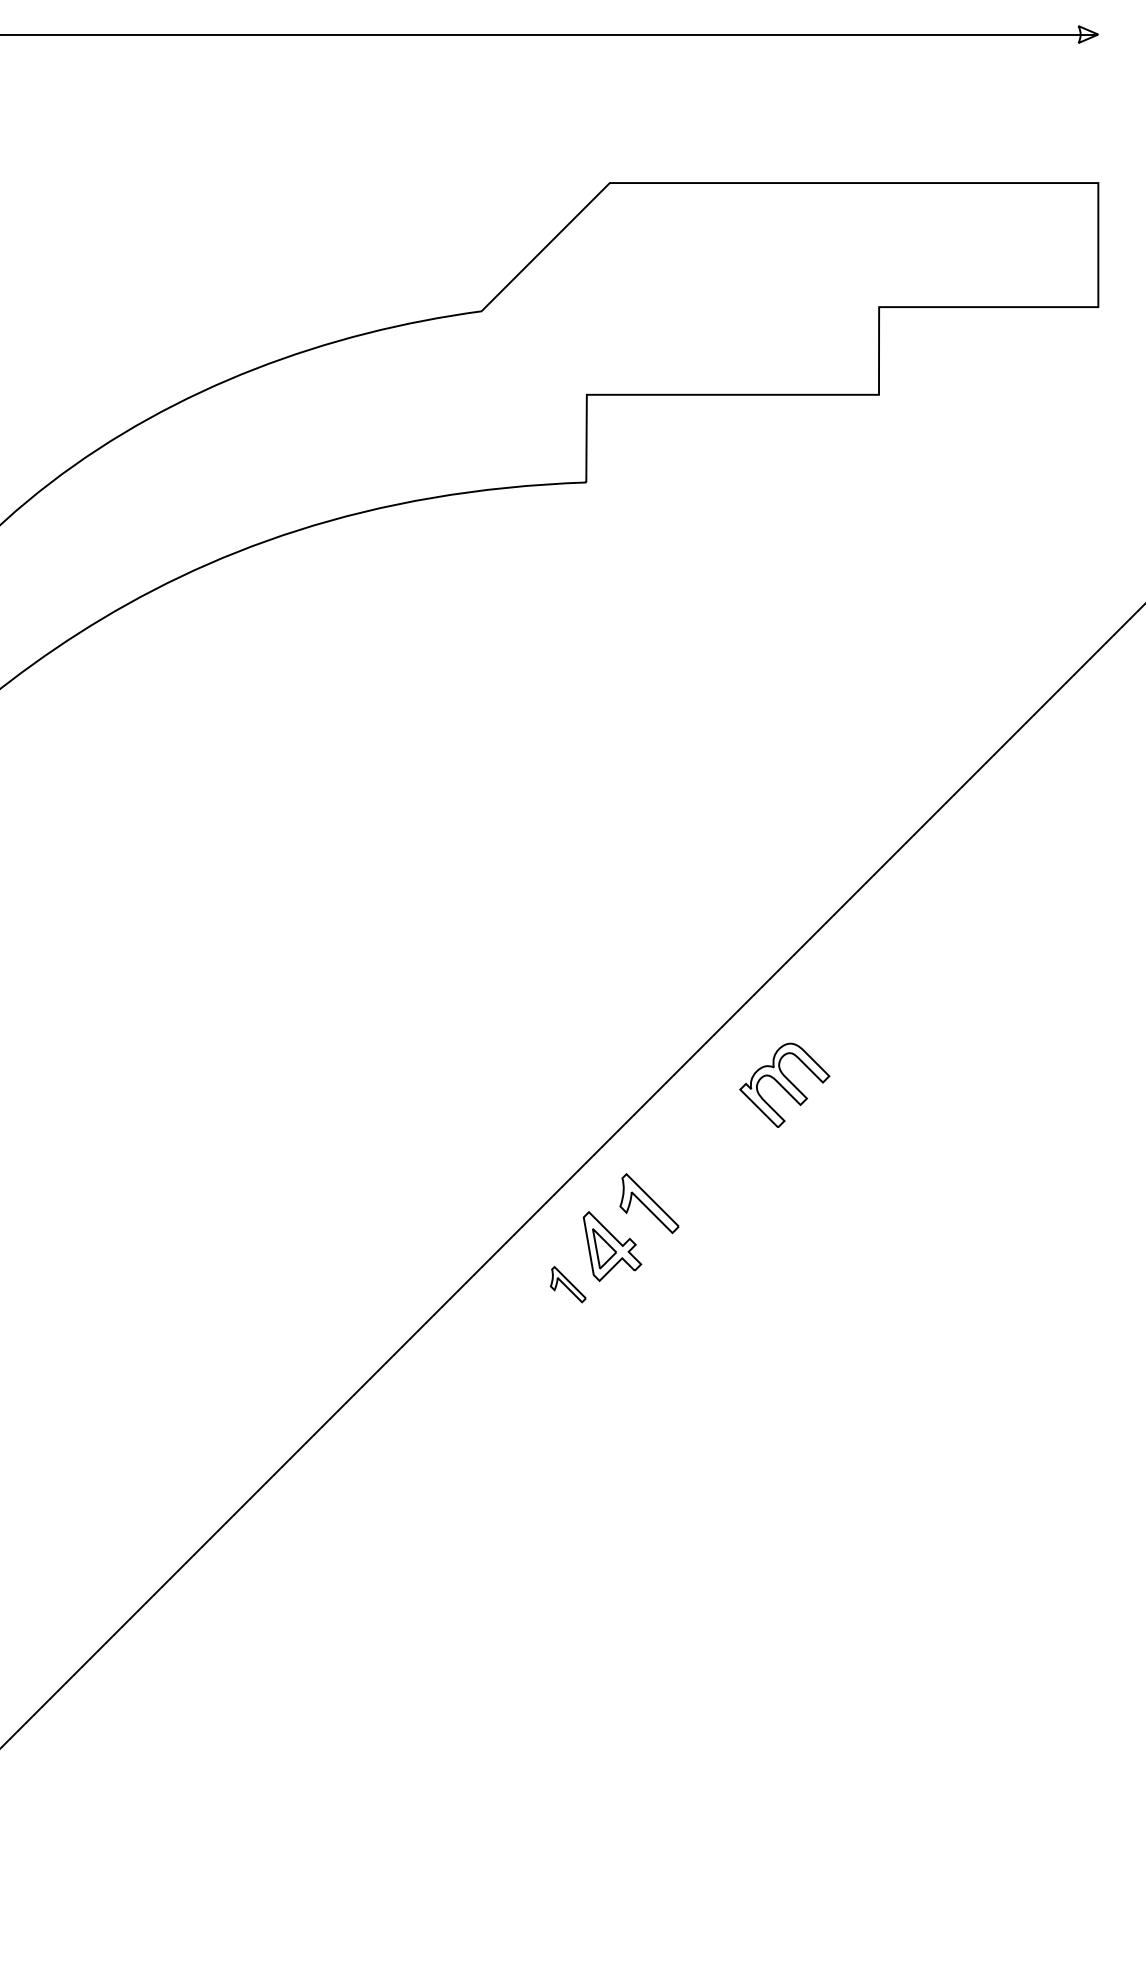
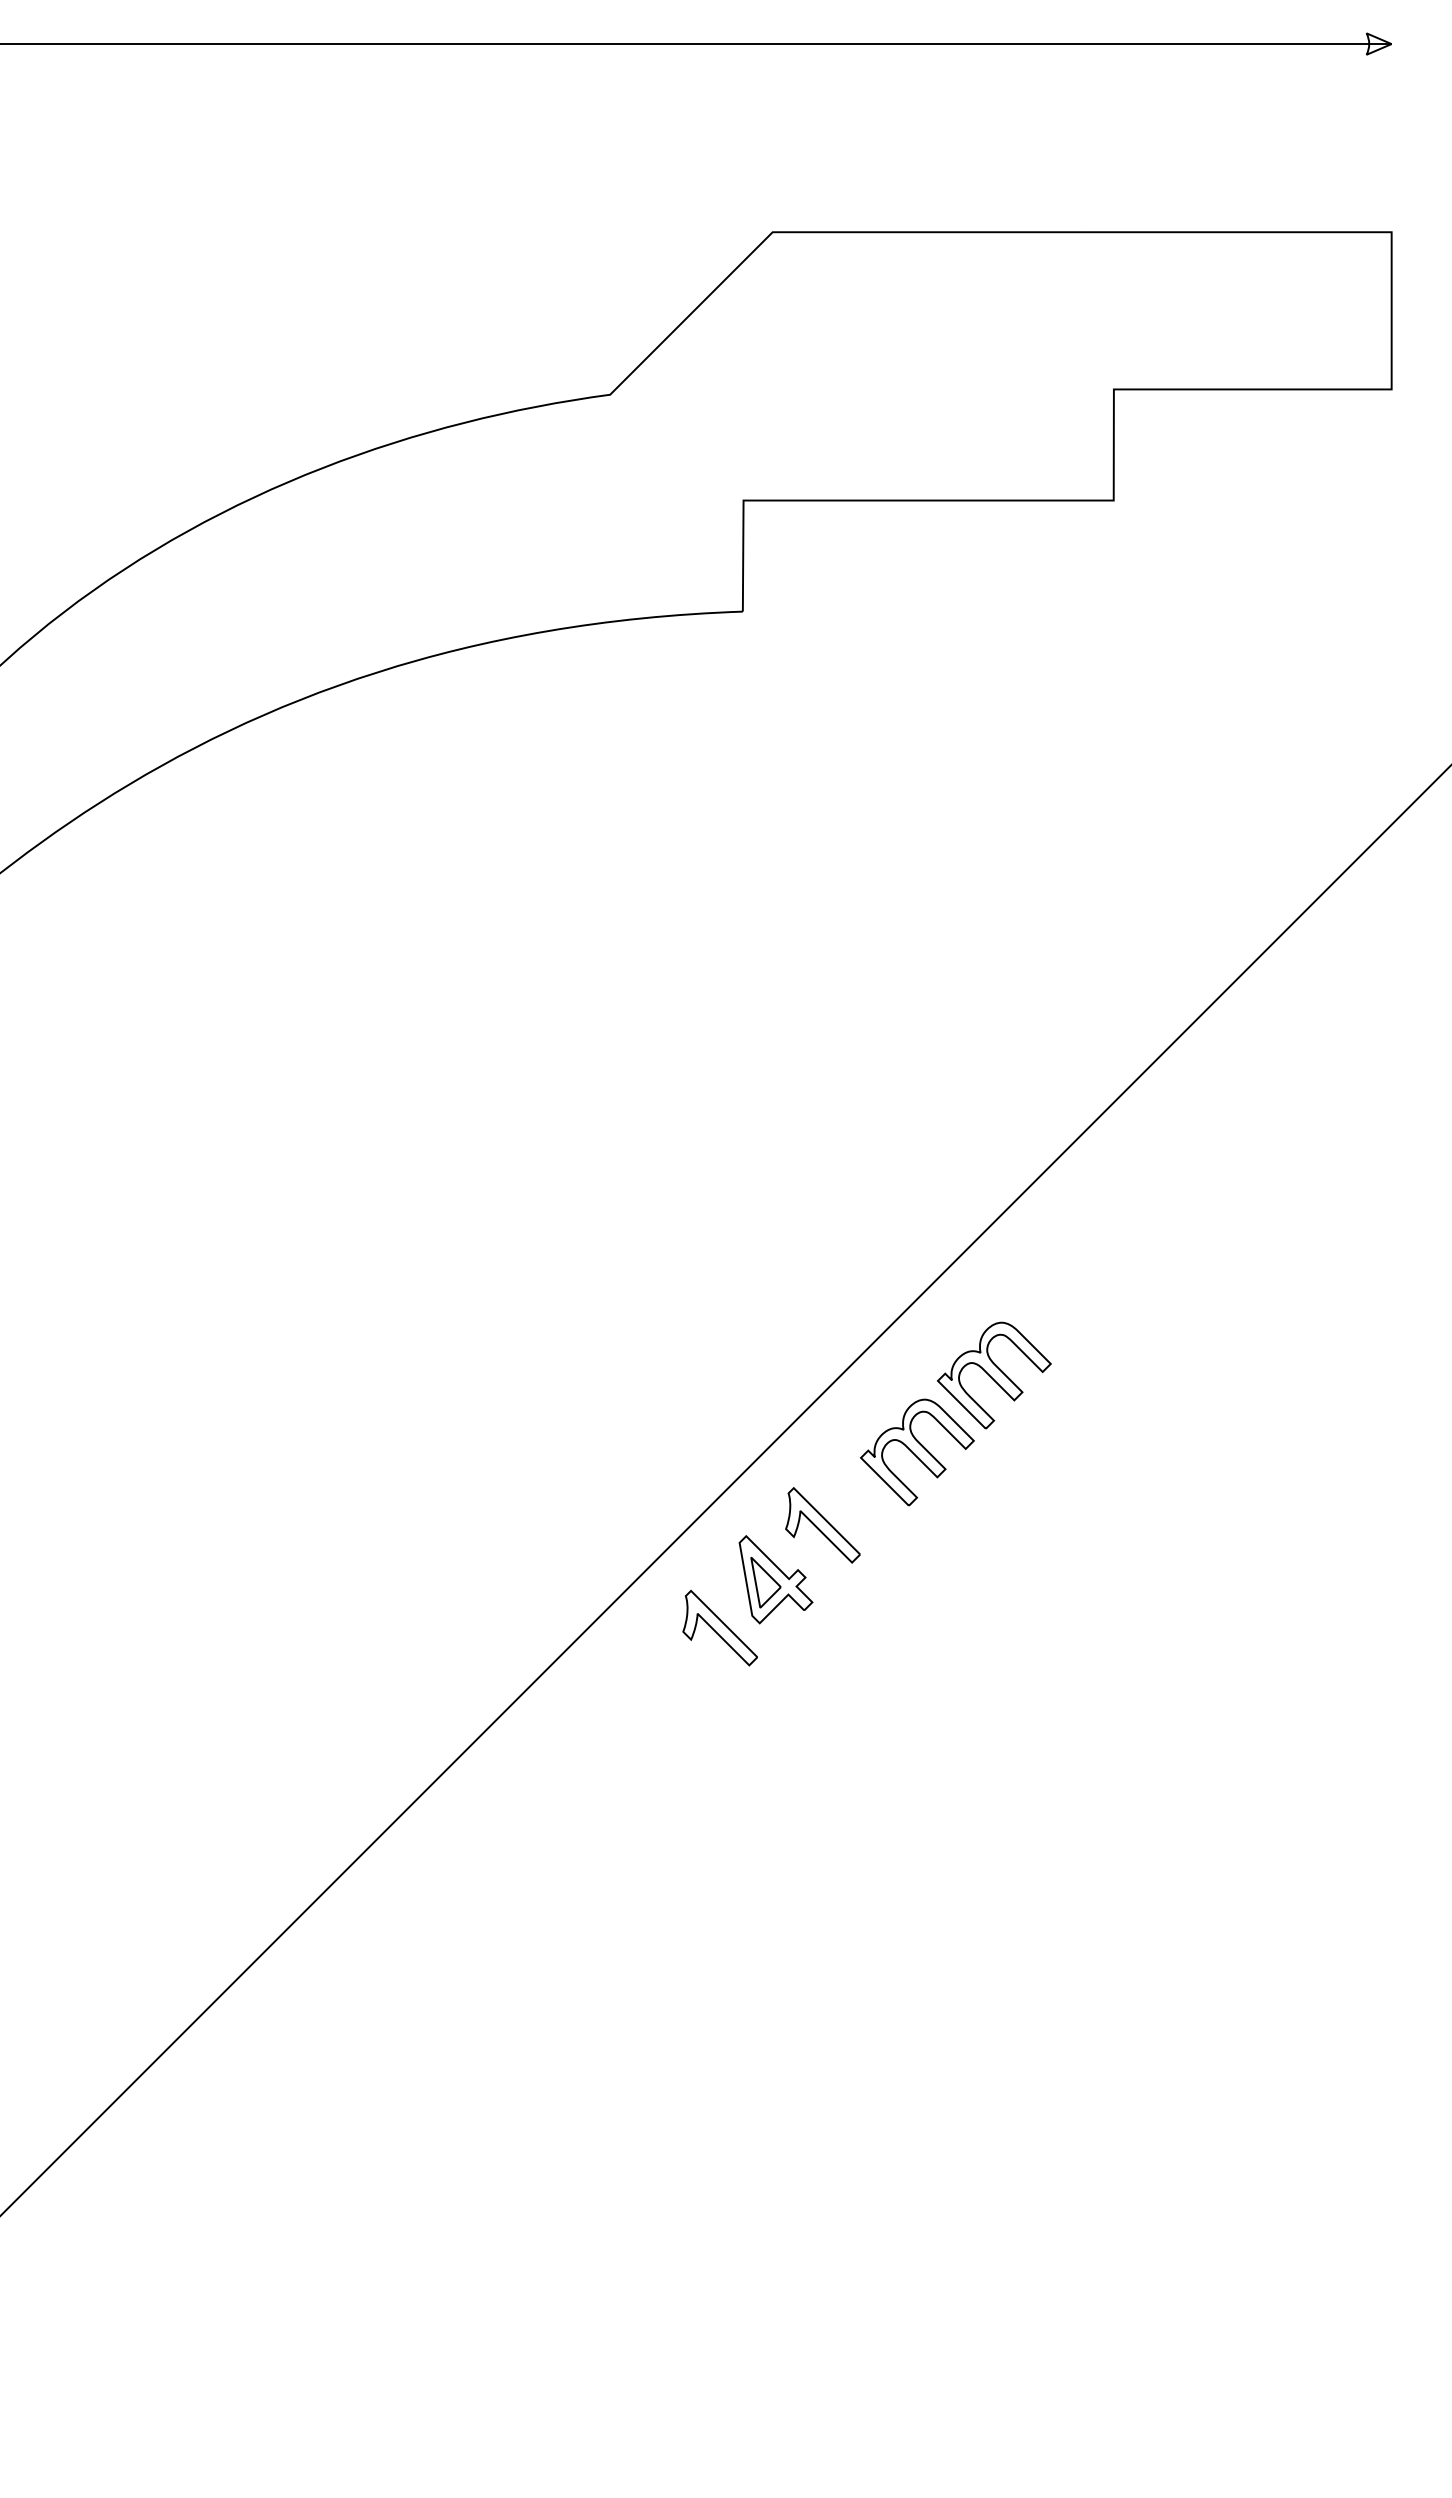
part: (724, 1146) -> (917, 1452), added
part: (567, 1284) -> (719, 1627), size x1.67

